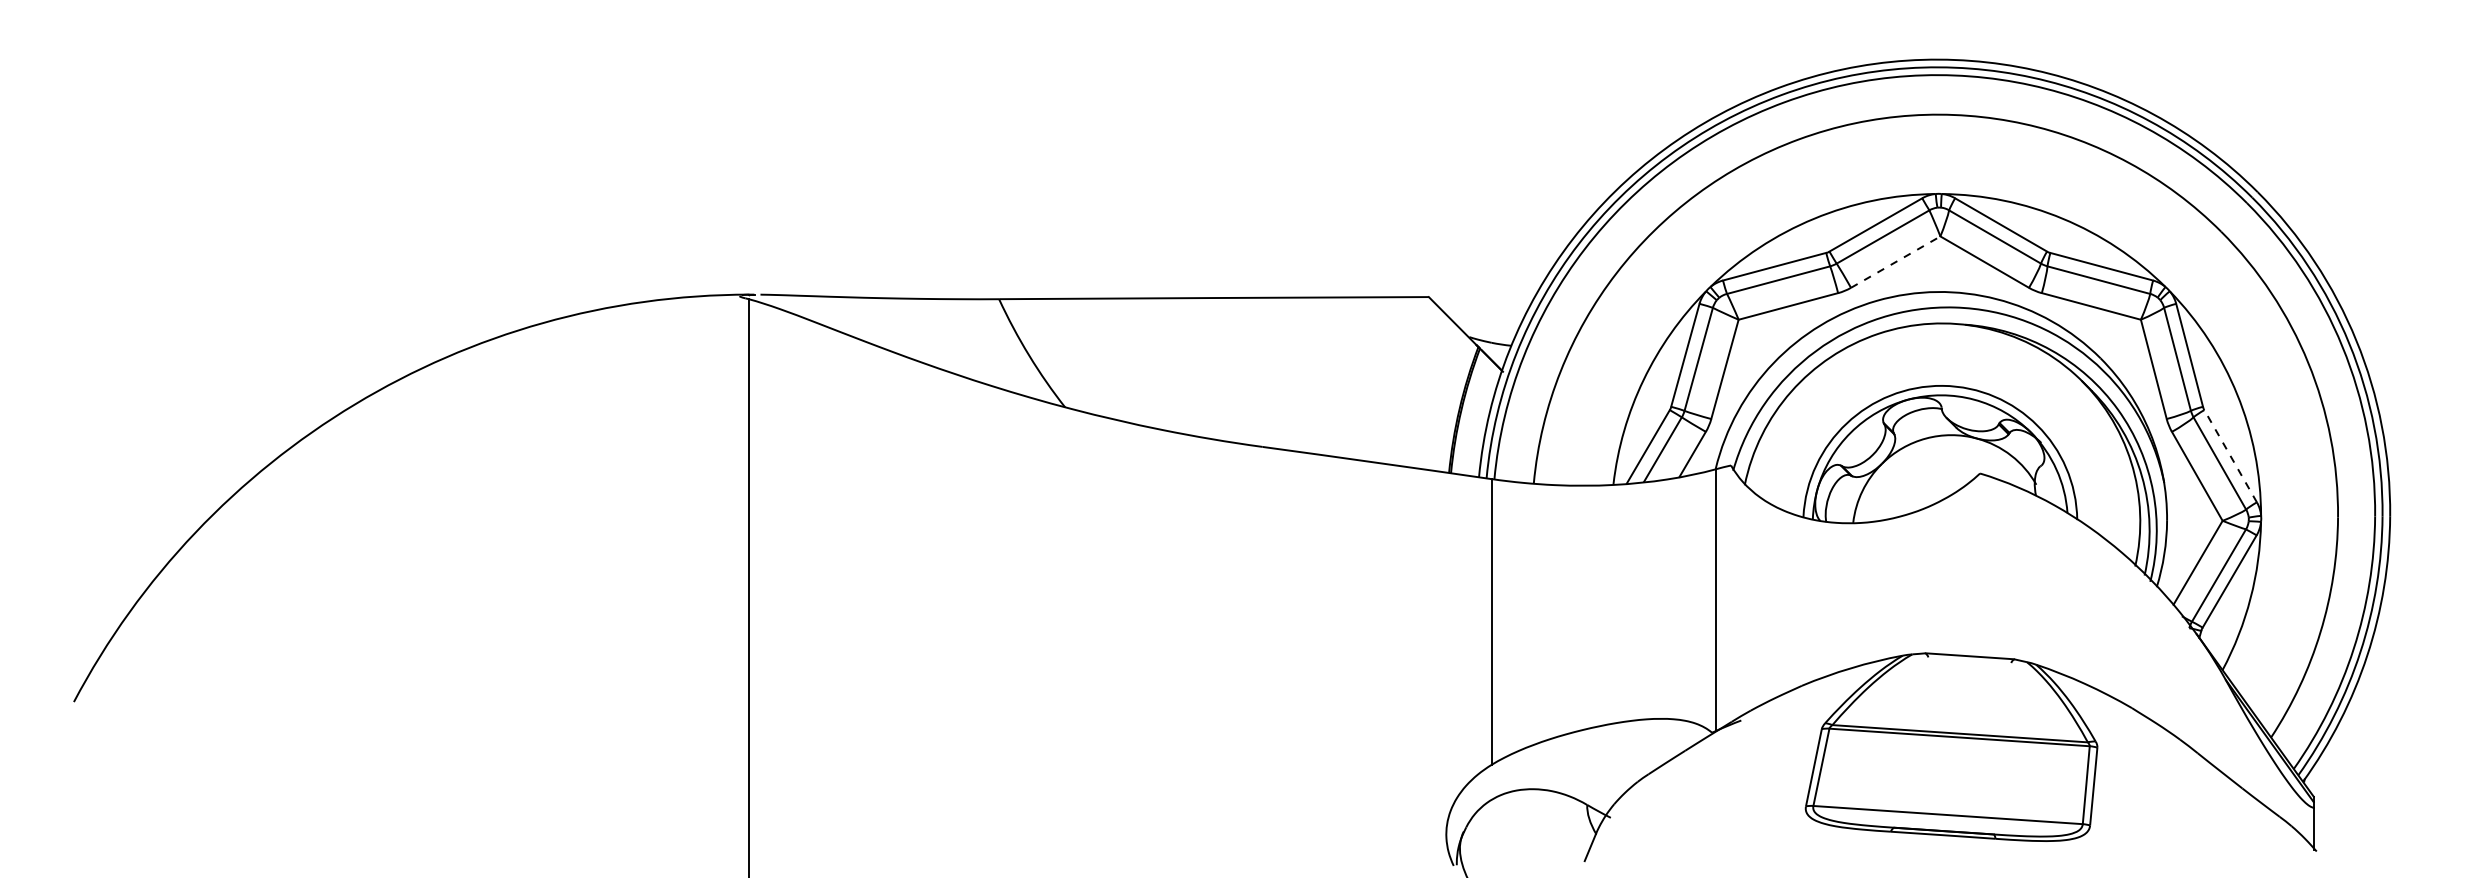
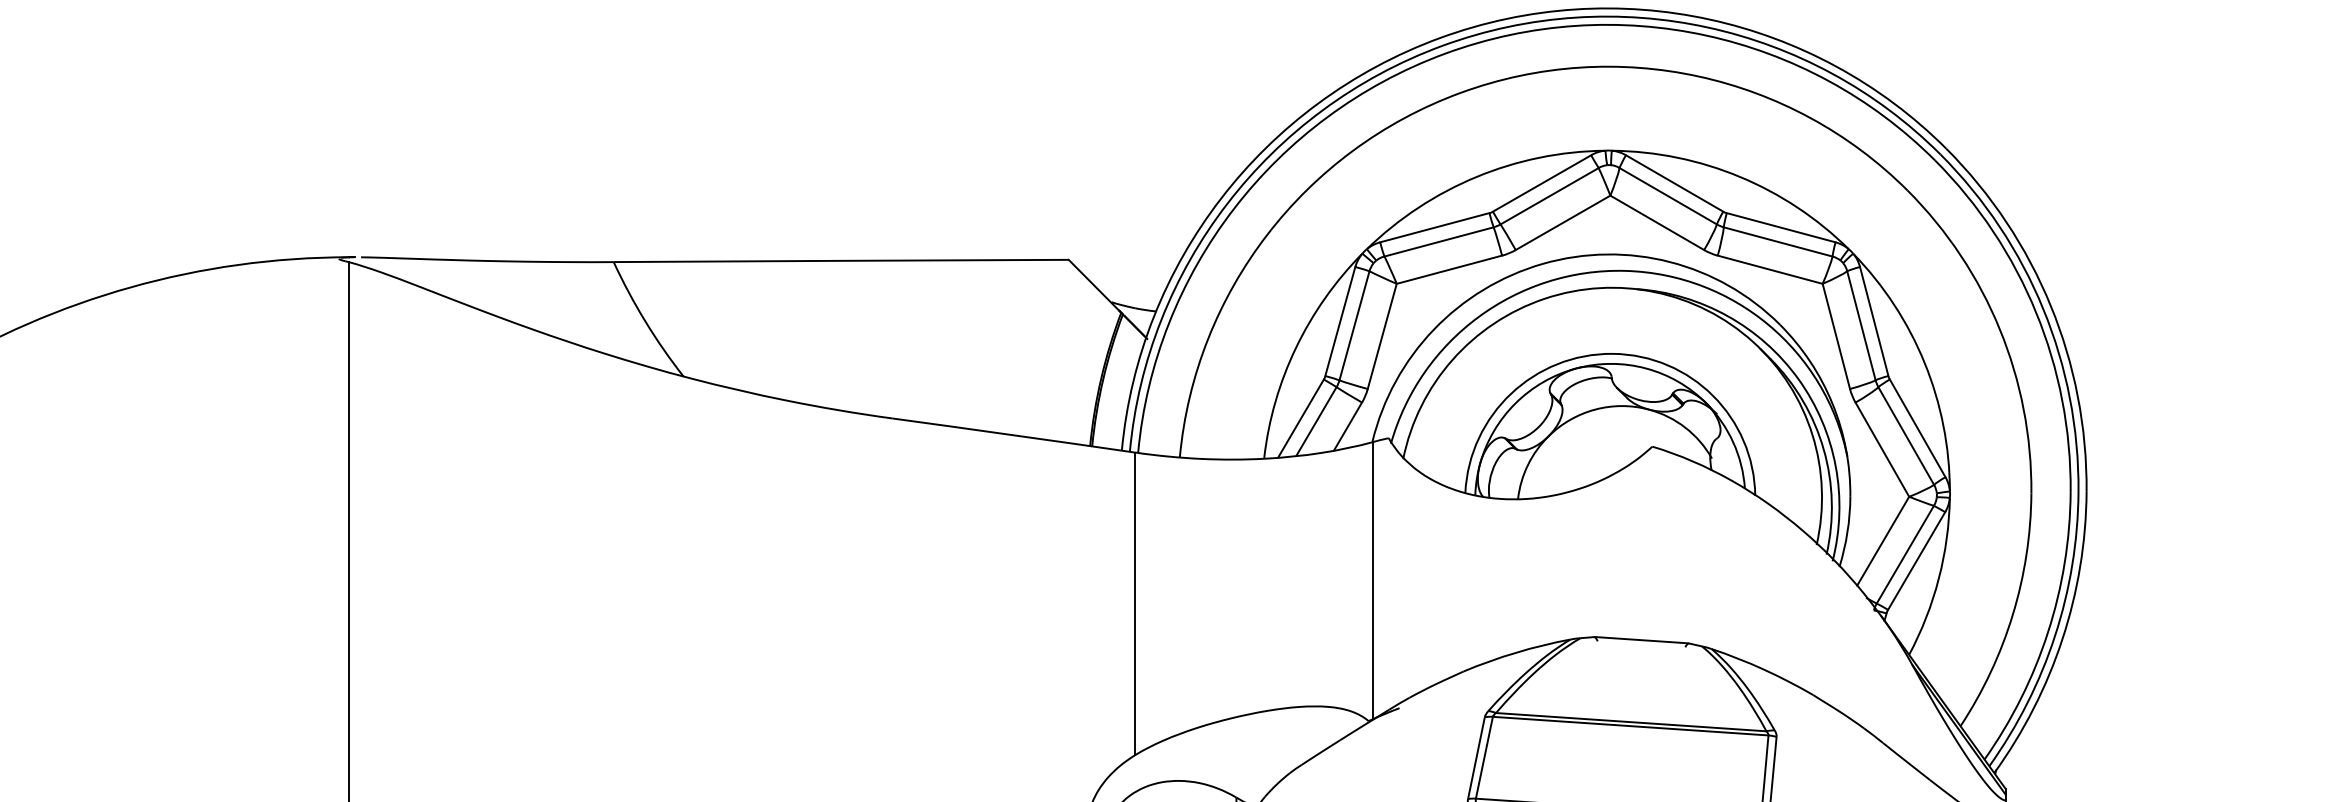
line: (1895, 262) -> (1562, 223), dashed -> solid
line: (2230, 455) -> (1917, 427), dashed -> solid

